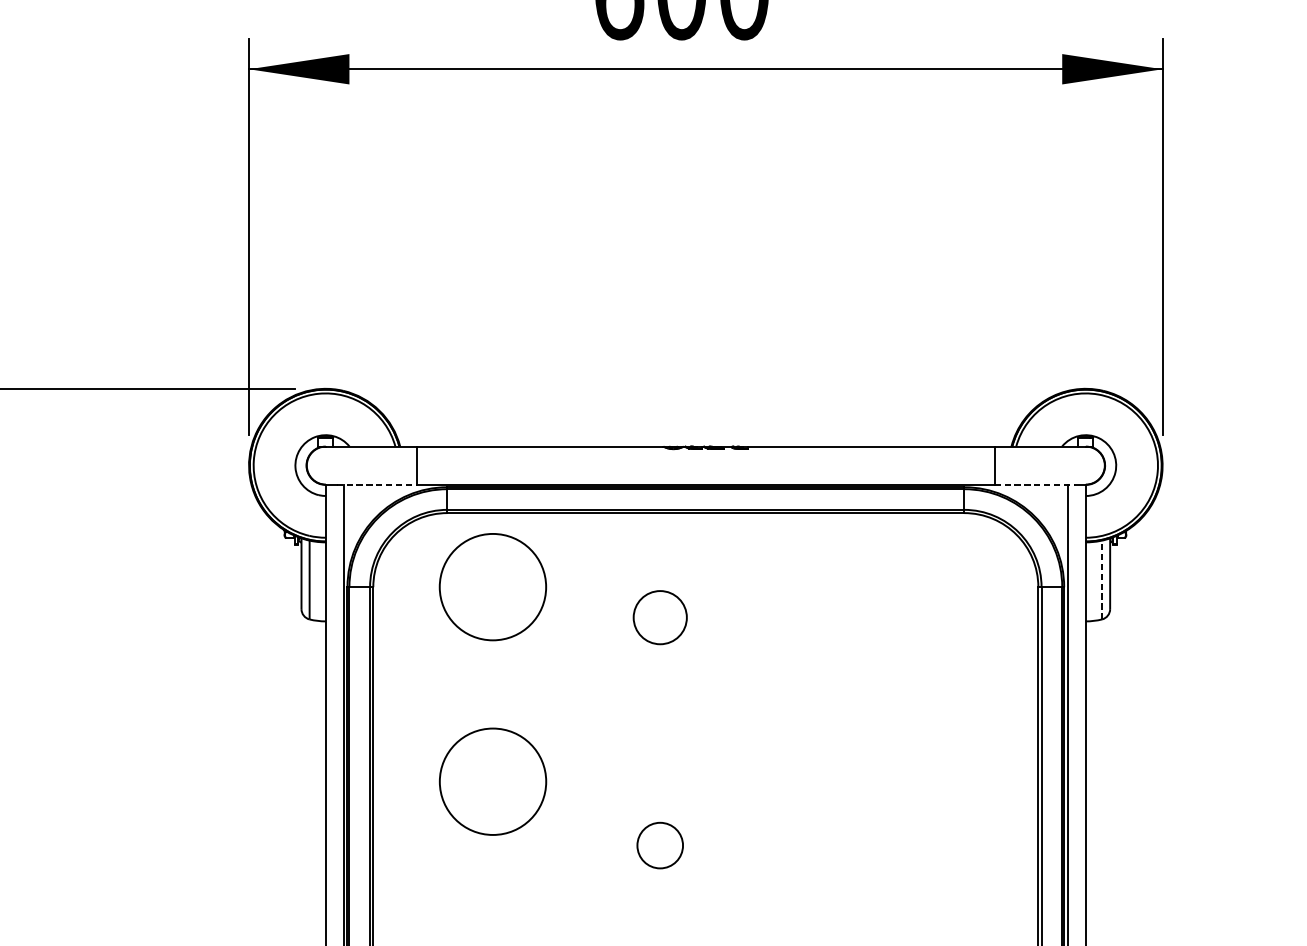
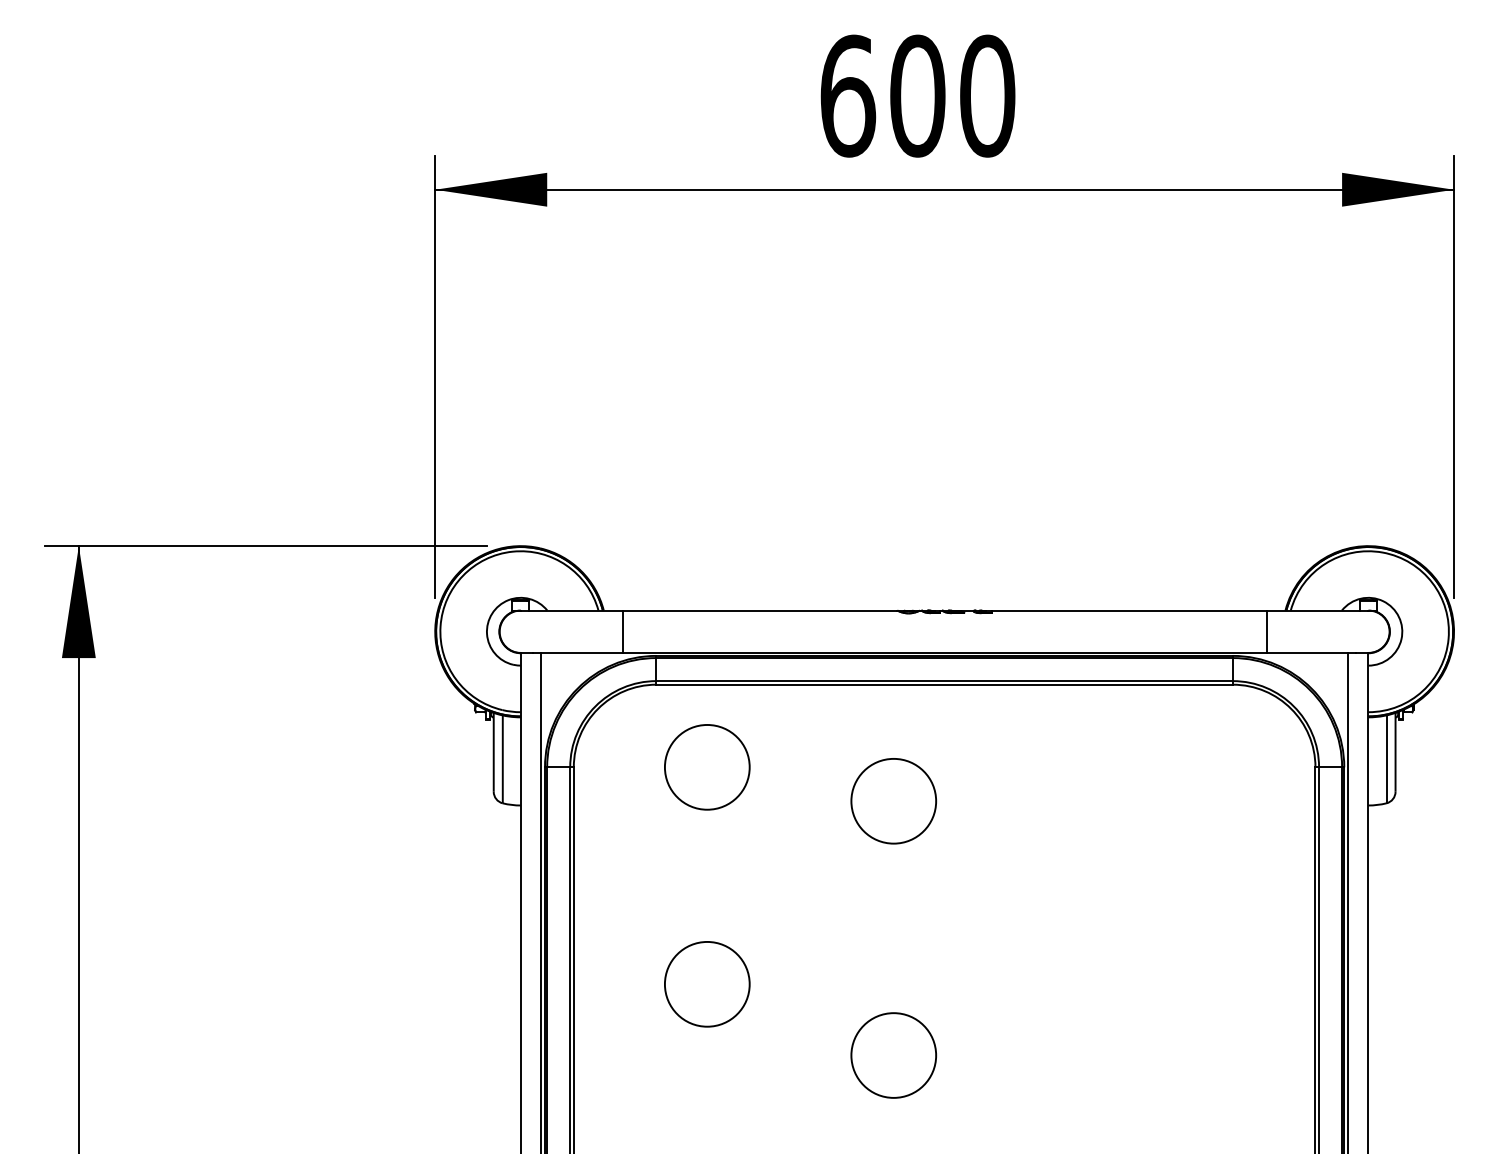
line: (376, 484) -> (577, 652), dashed -> solid
line: (1034, 484) -> (1311, 652), dashed -> solid
line: (1102, 580) -> (1386, 759), dashed -> solid
circle: (493, 587) -> (707, 767), size x0.71
circle: (659, 617) -> (893, 801), size x1.43
circle: (492, 781) -> (706, 983), size x0.71
circle: (659, 845) -> (893, 1055), size x1.67

